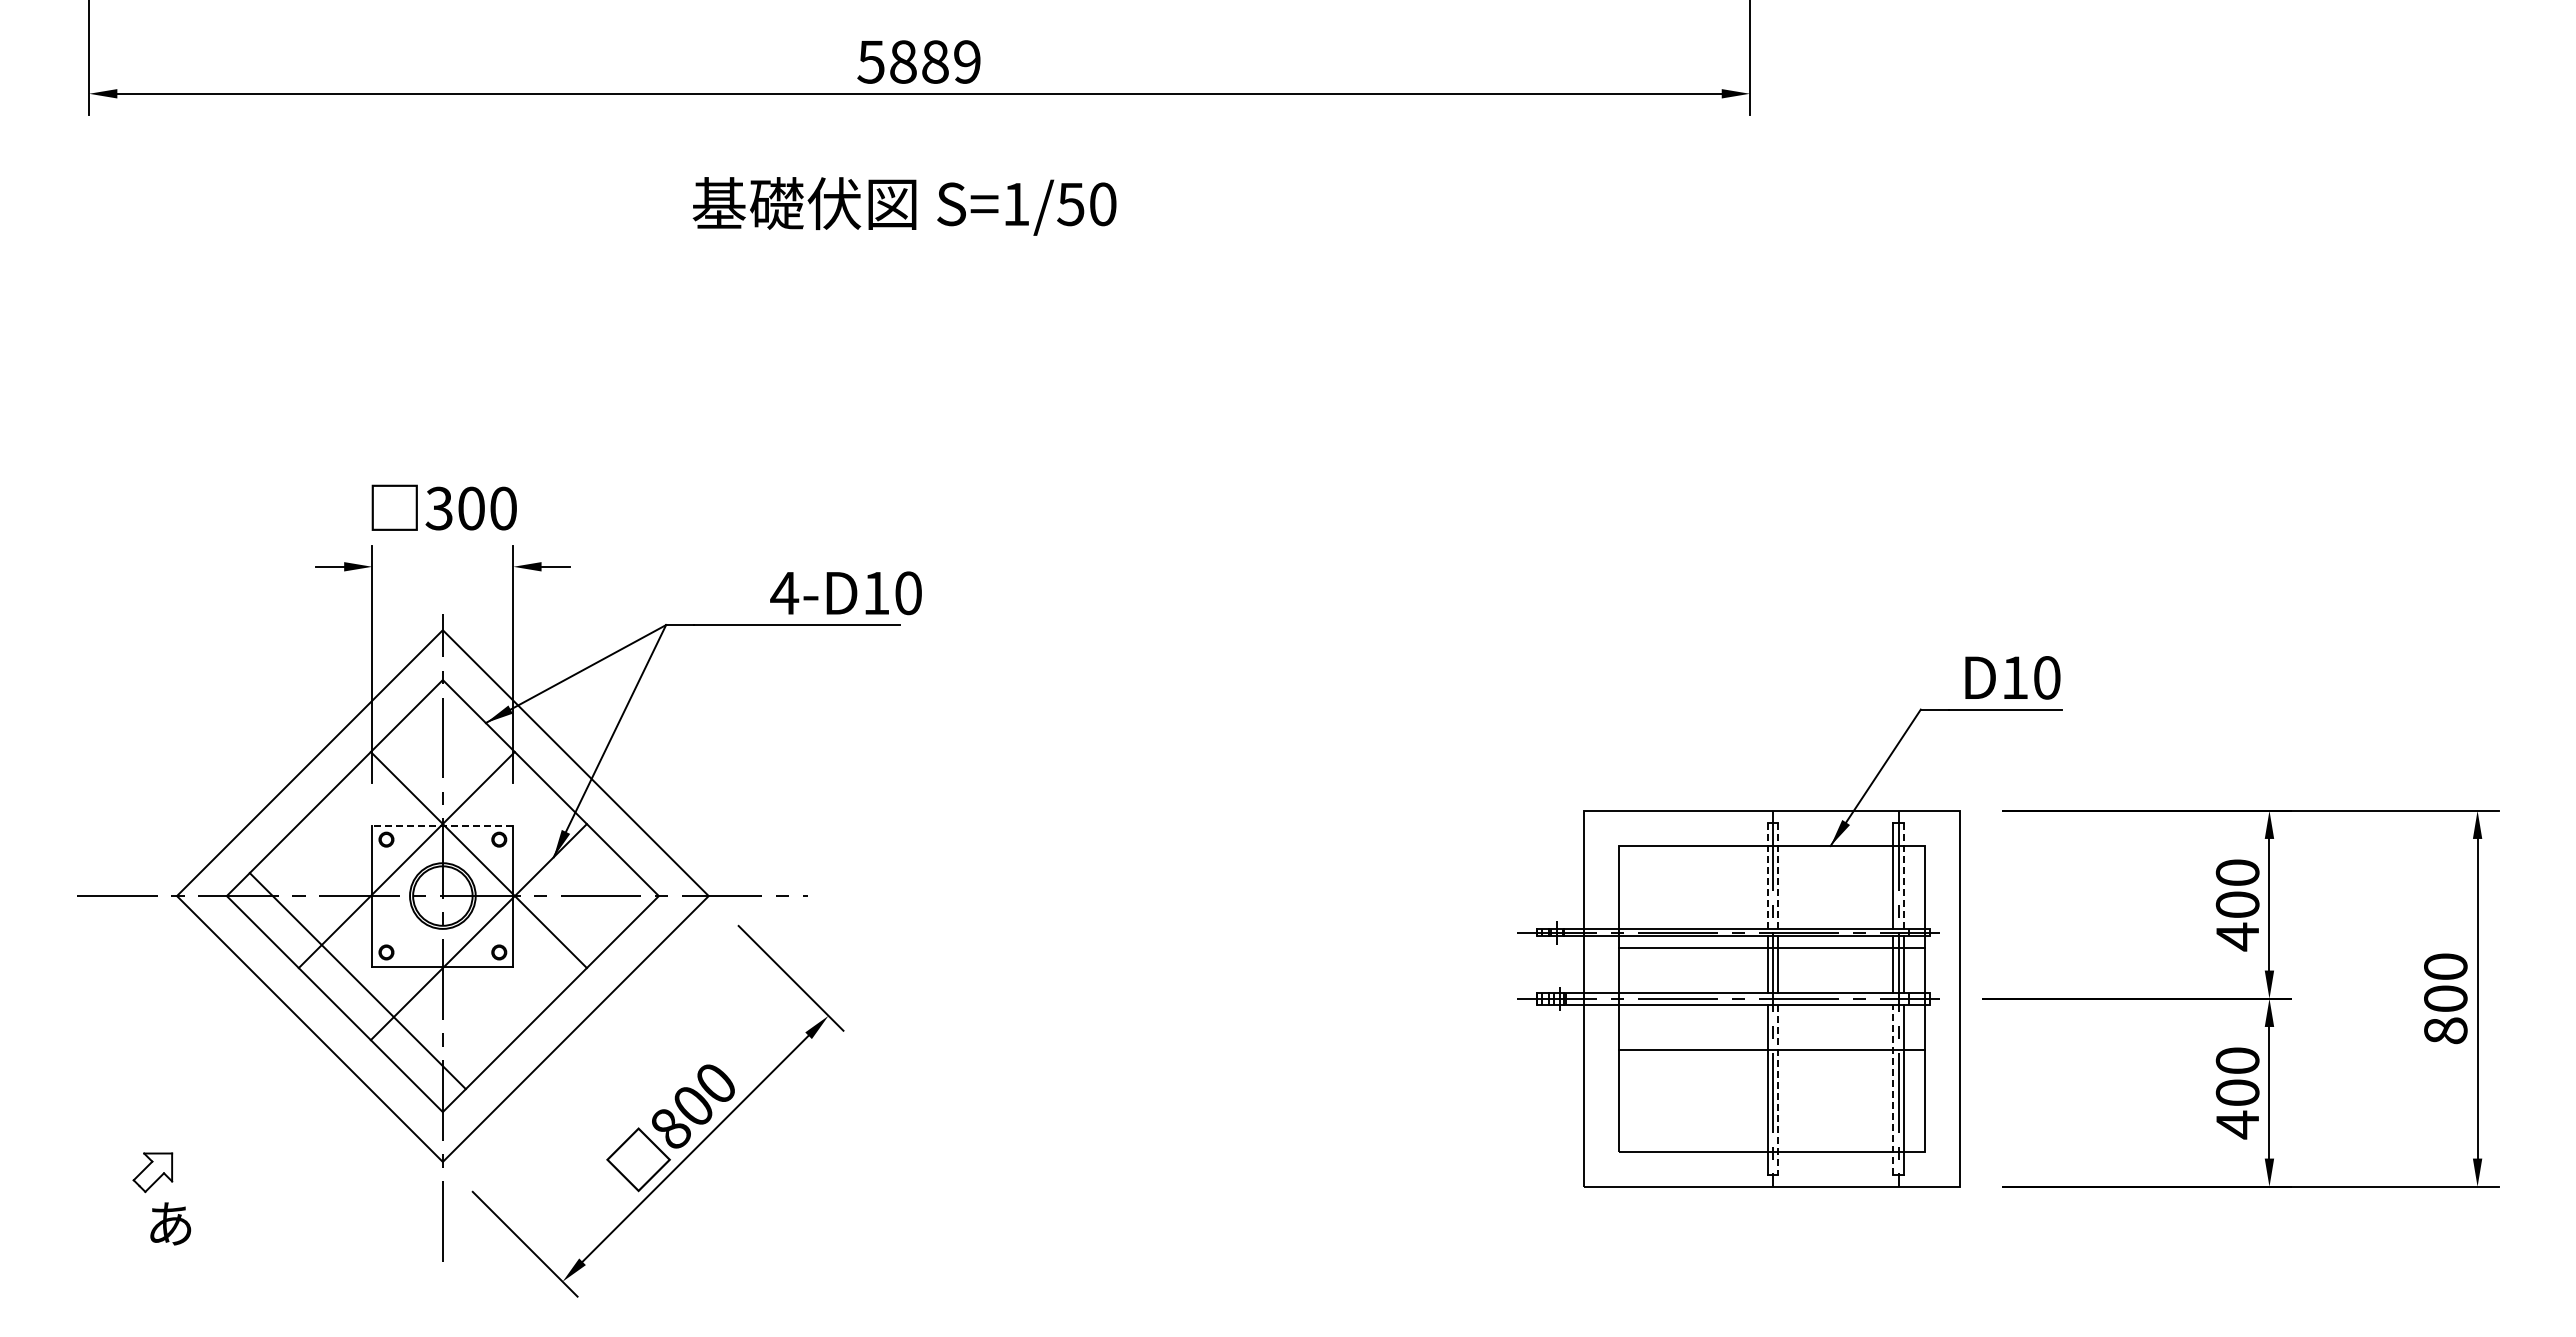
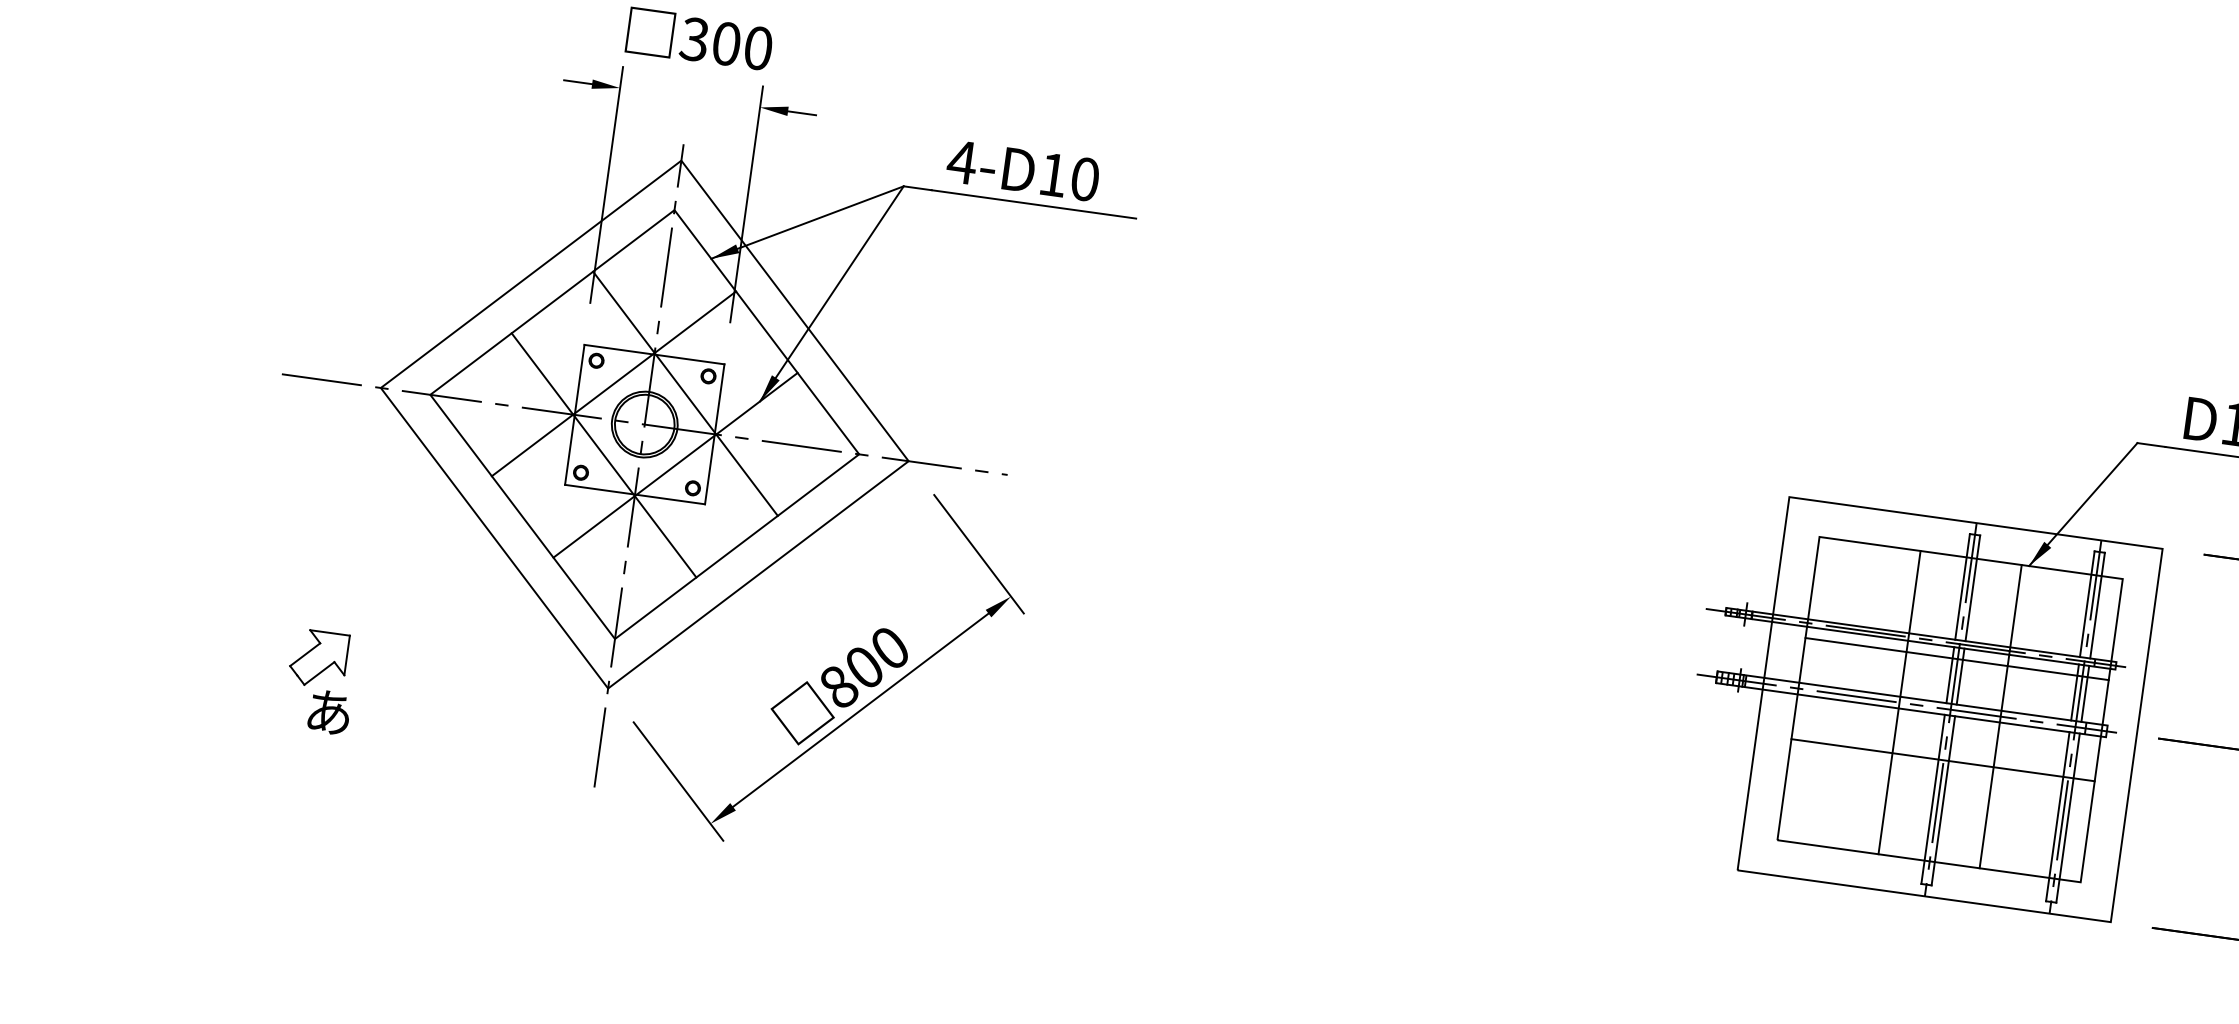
text: (845, 593) -> (1022, 170), moved
line: (442, 825) -> (654, 354), dashed -> solid
line: (1767, 875) -> (1962, 586), dashed -> solid
line: (1778, 876) -> (1973, 589), dashed -> solid
line: (1903, 876) -> (2097, 606), dashed -> solid
line: (357, 981) -> (603, 455), moved
line: (1721, 998) -> (1899, 702), added
line: (1823, 998) -> (2001, 716), added
line: (1893, 1089) -> (2058, 816), dashed -> solid
line: (1778, 1090) -> (1943, 801), dashed -> solid
part: (152, 1172) -> (318, 658), size x1.43

